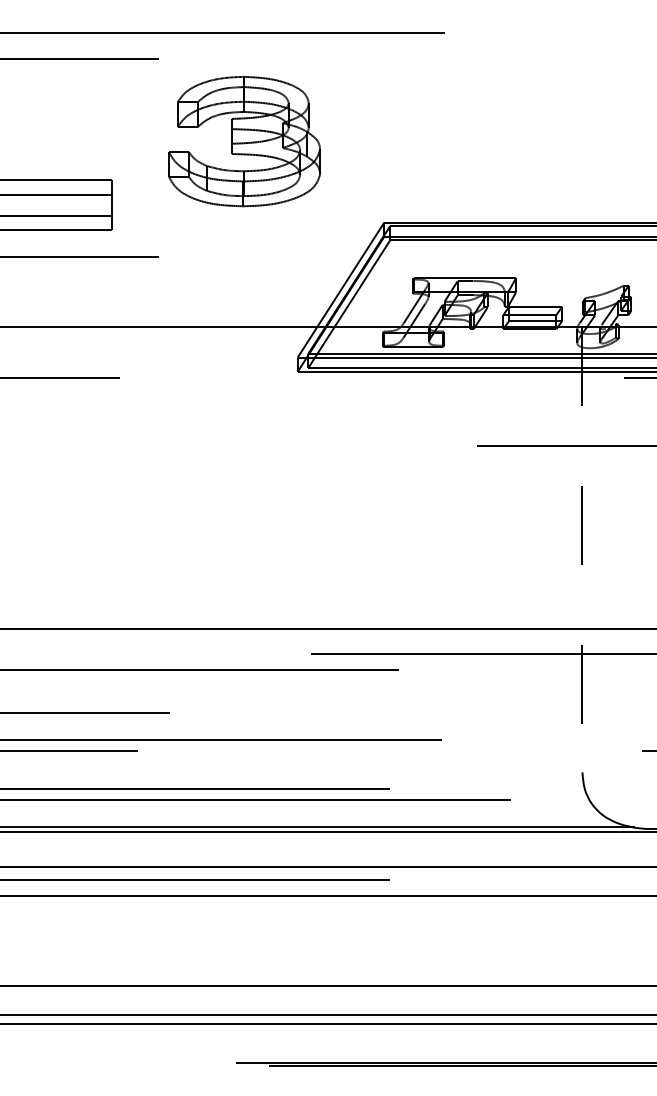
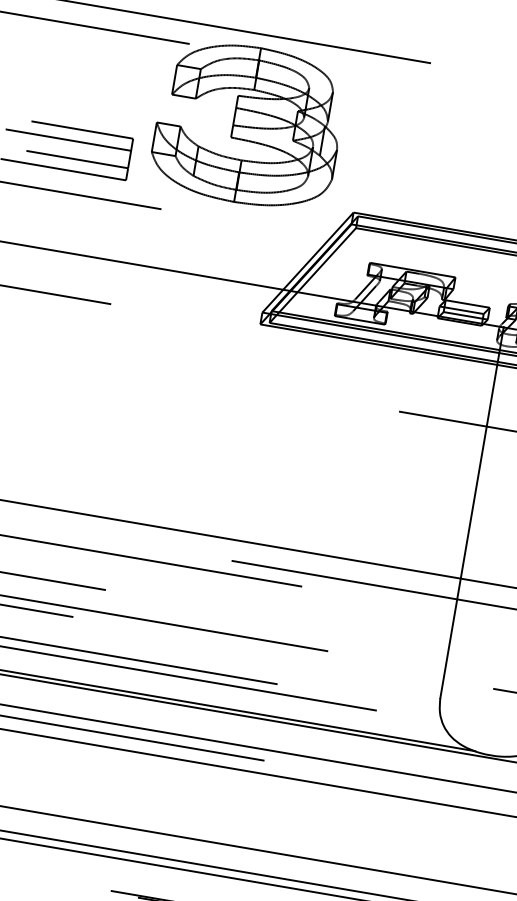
part: (244, 141) -> (248, 125), size x1.43
line: (582, 549) -> (472, 512), dashed -> solid

